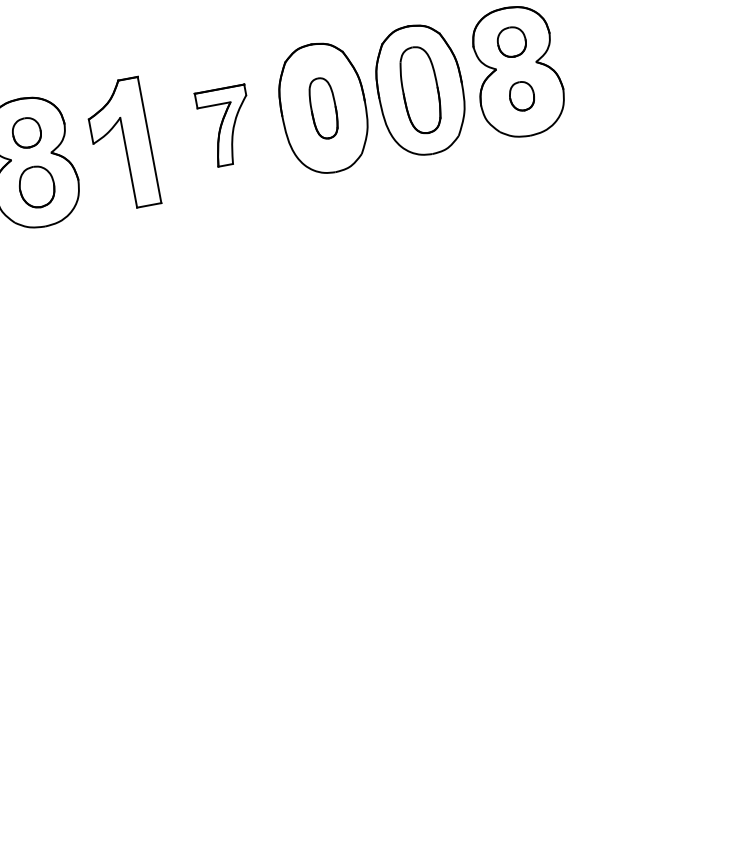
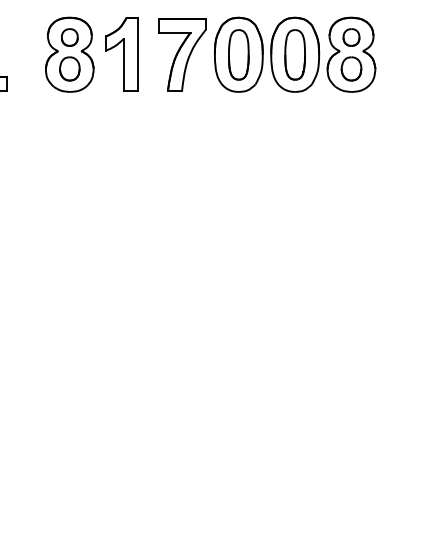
part: (521, 95) -> (351, 68), size x1.43
part: (322, 107) -> (238, 54), size x1.43
part: (226, 125) -> (182, 54), size x1.67

